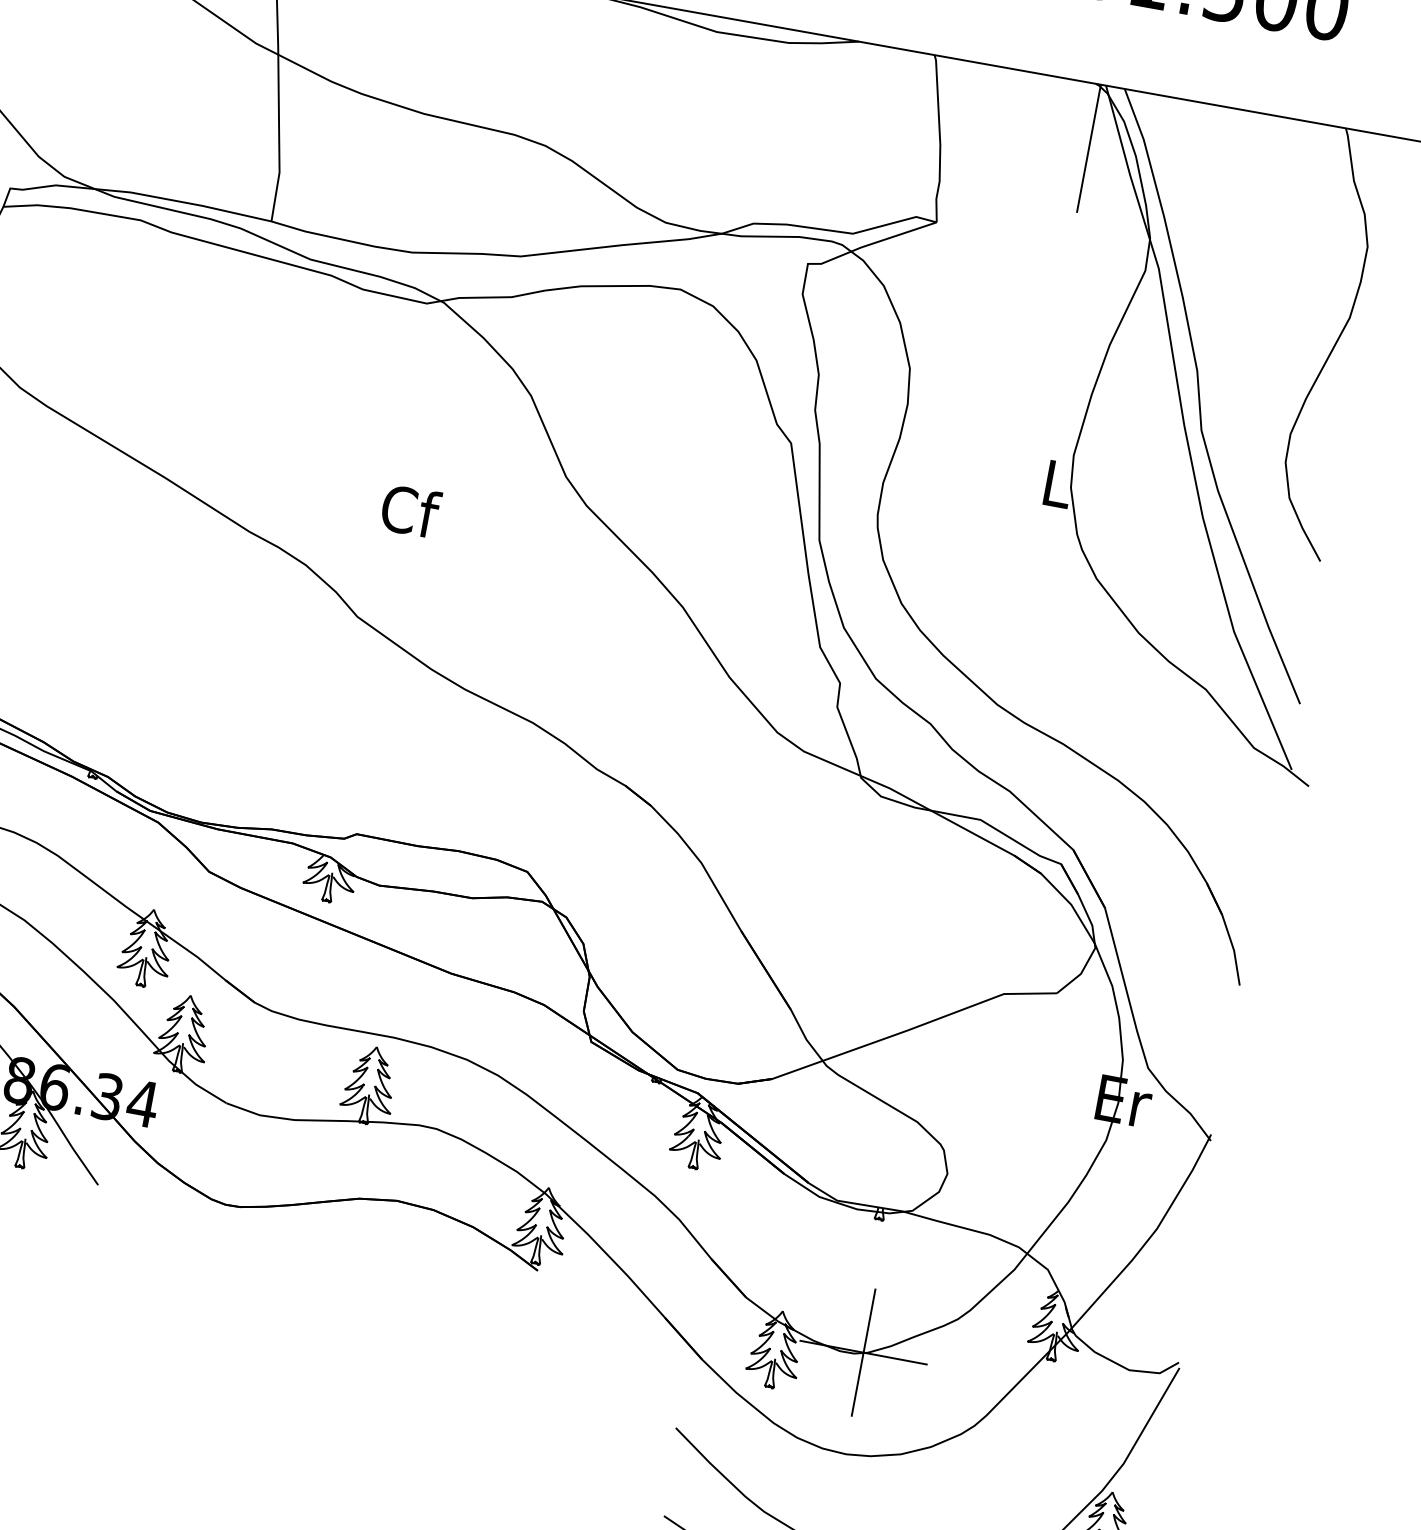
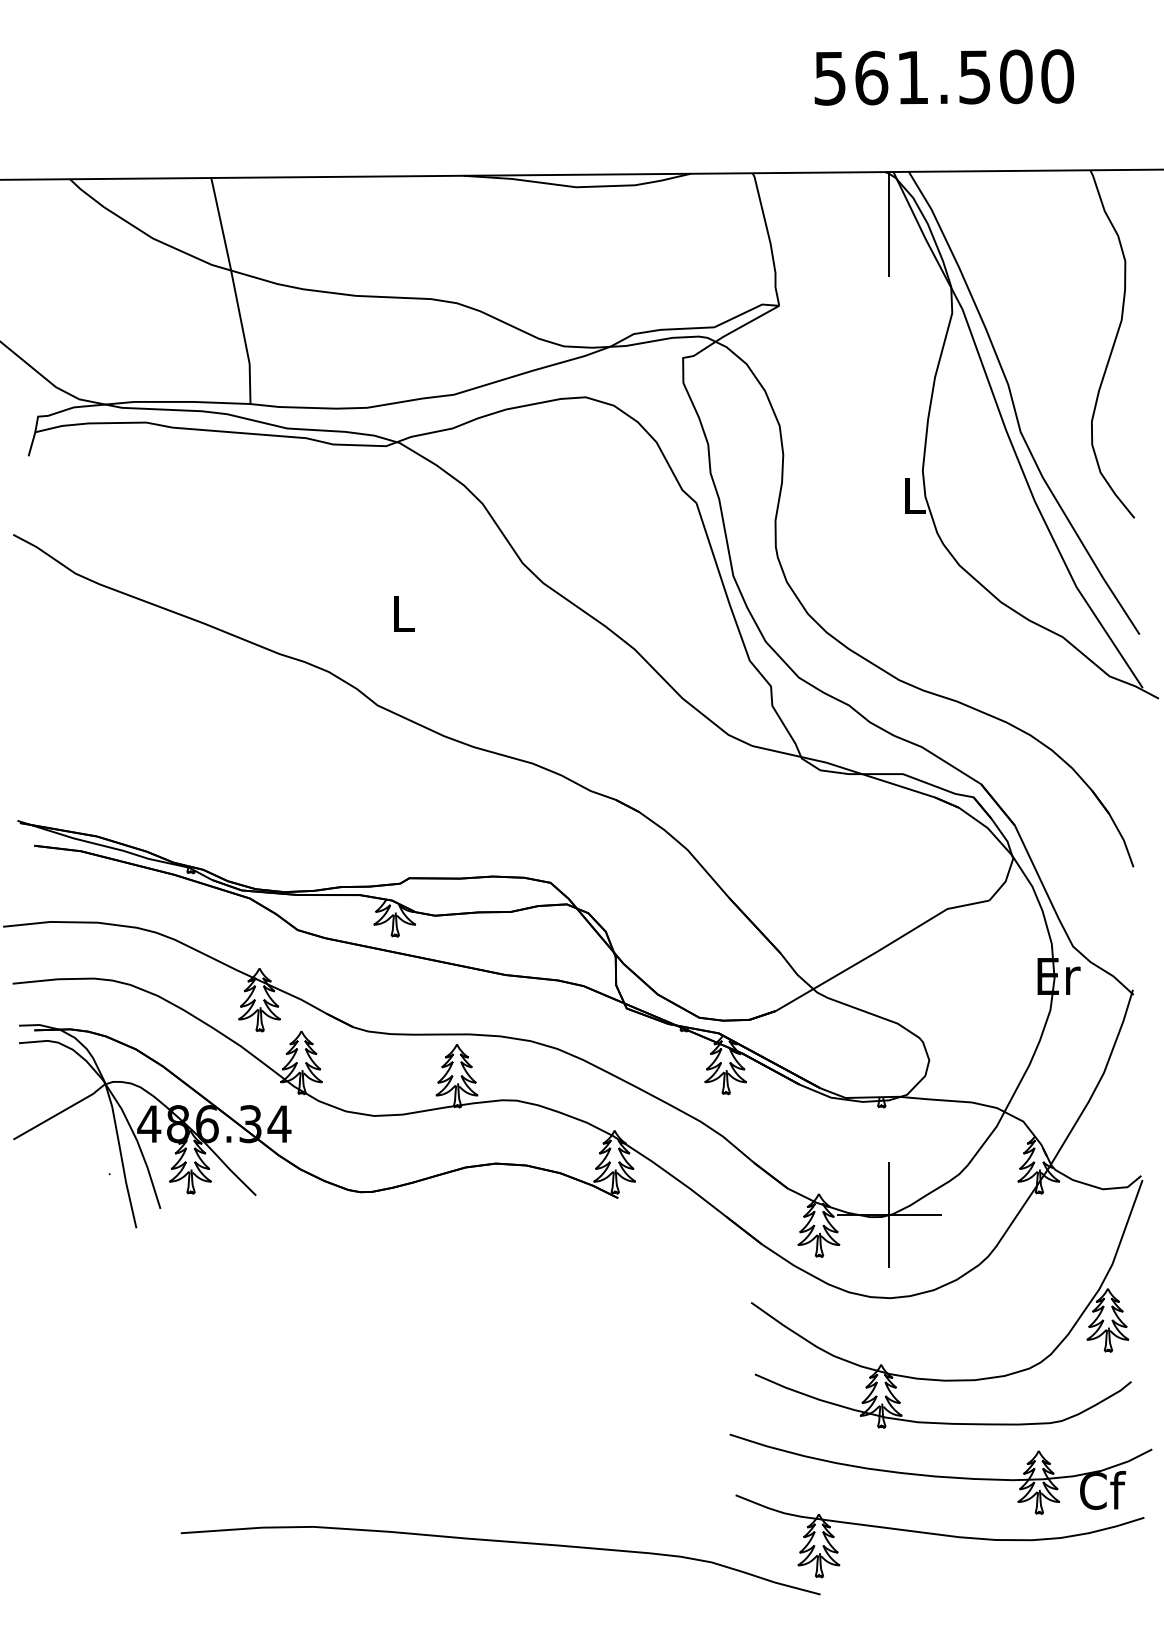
text: (411, 511) -> (404, 613), Cf -> L

